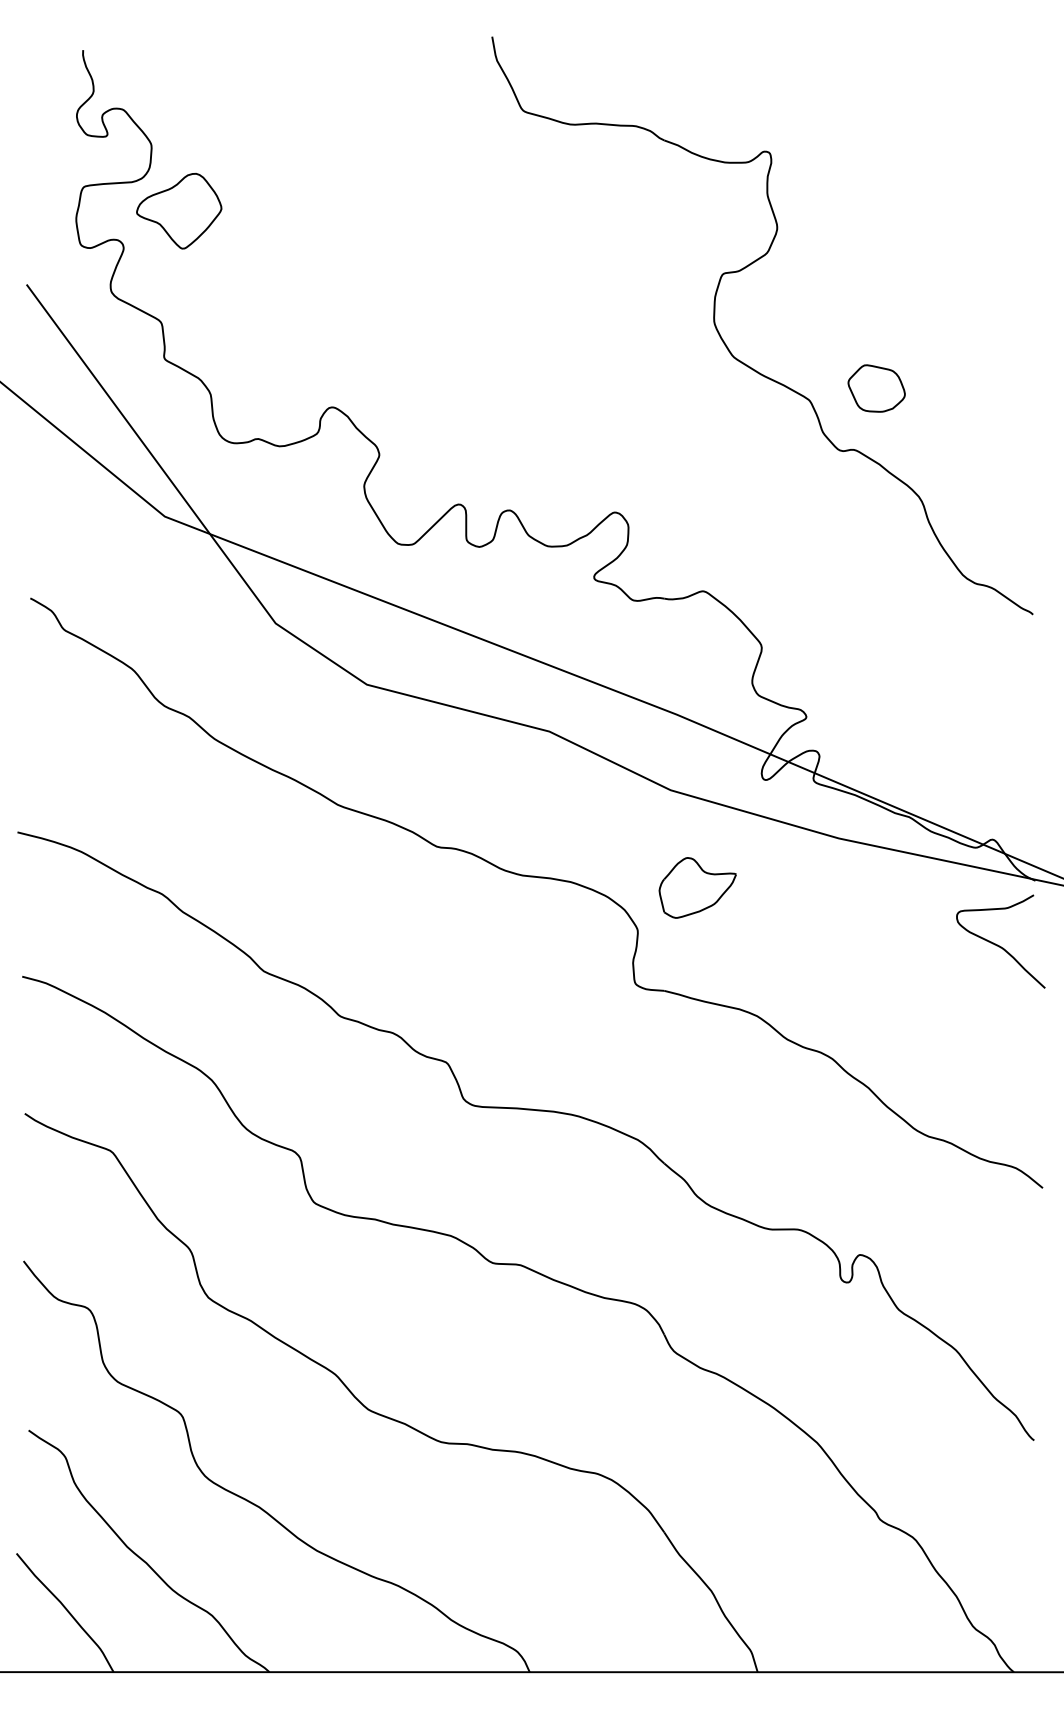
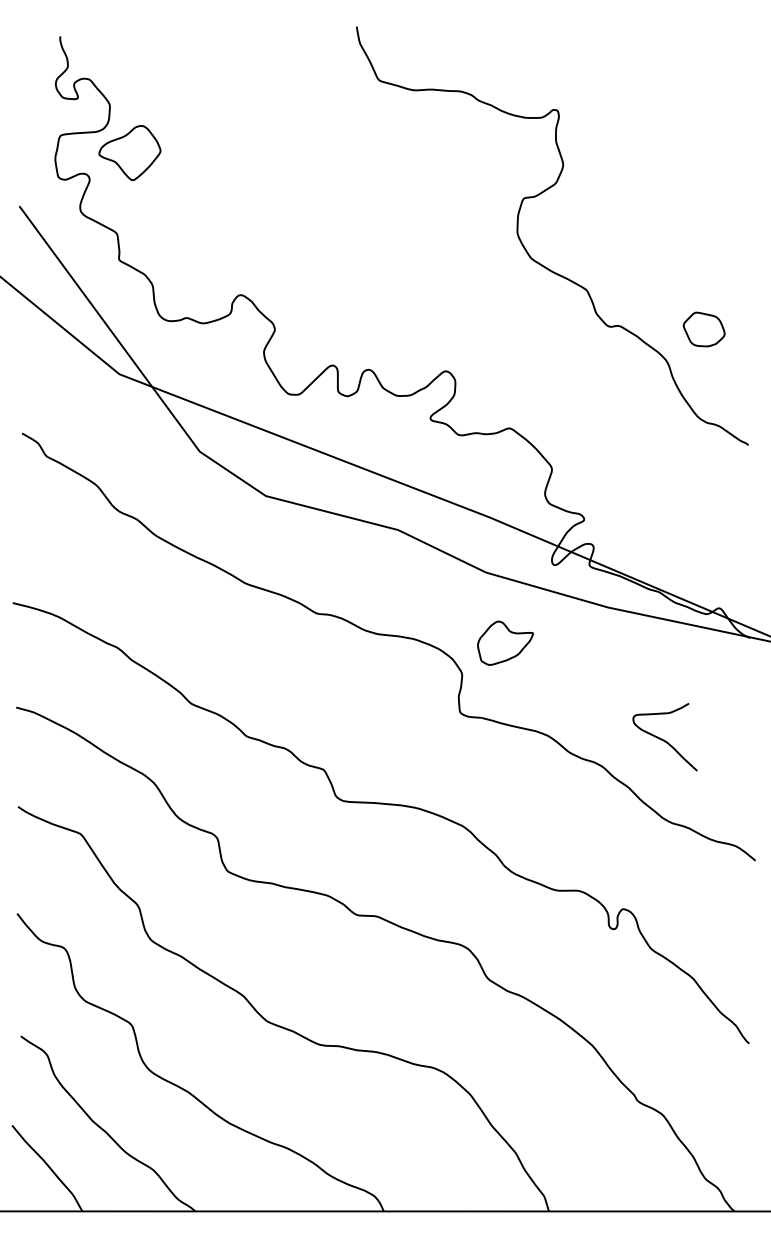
part: (875, 388) -> (703, 329), moved
curve: (999, 944) -> (664, 739), moved

